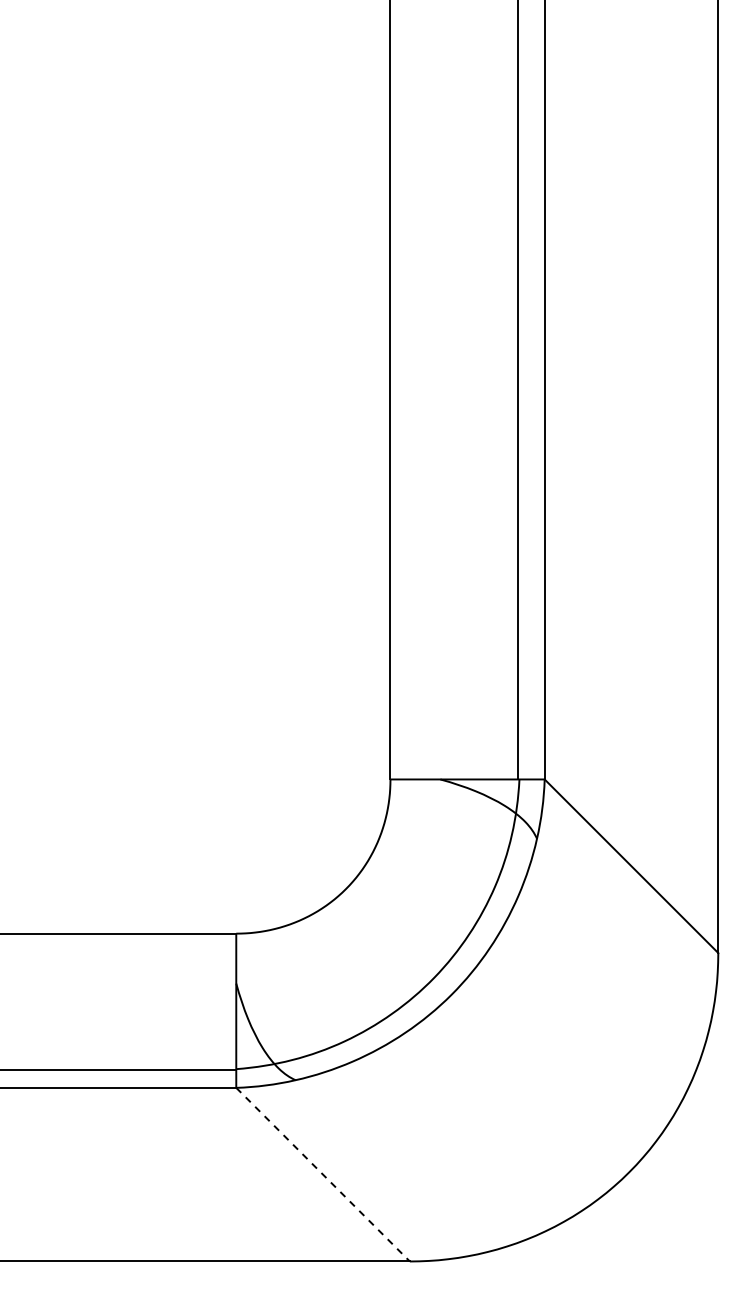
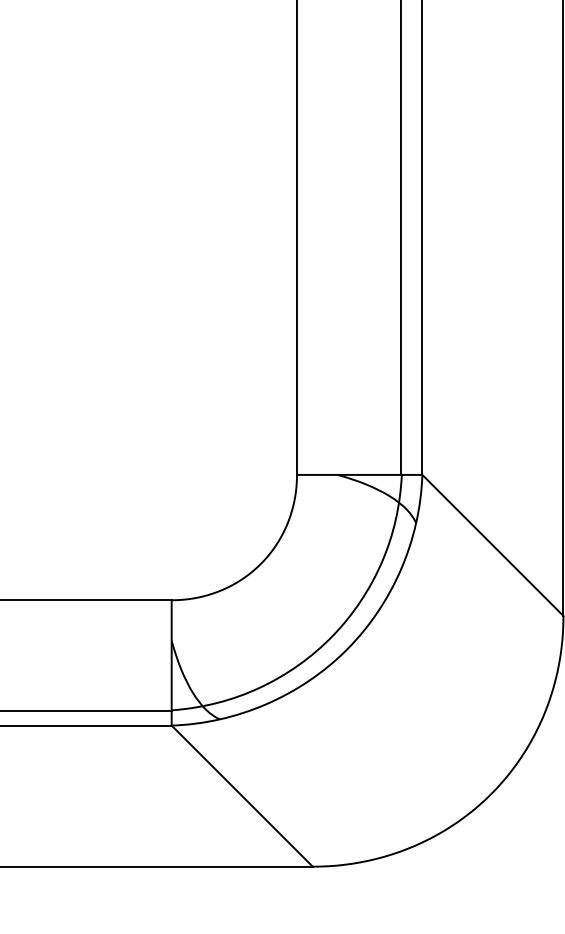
line: (323, 1174) -> (242, 796), dashed -> solid

